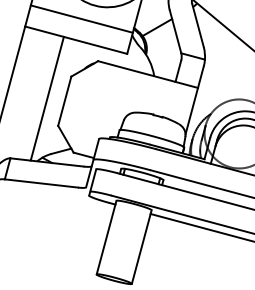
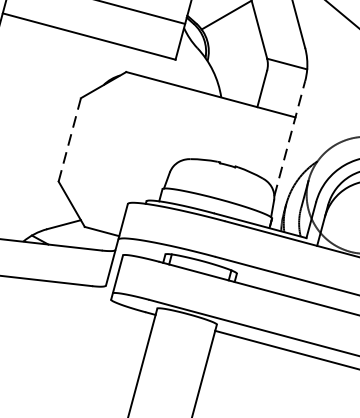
line: (46, 98) -> (38, 135), removed
line: (194, 100) -> (289, 138), solid -> dashed
line: (64, 101) -> (69, 140), solid -> dashed

